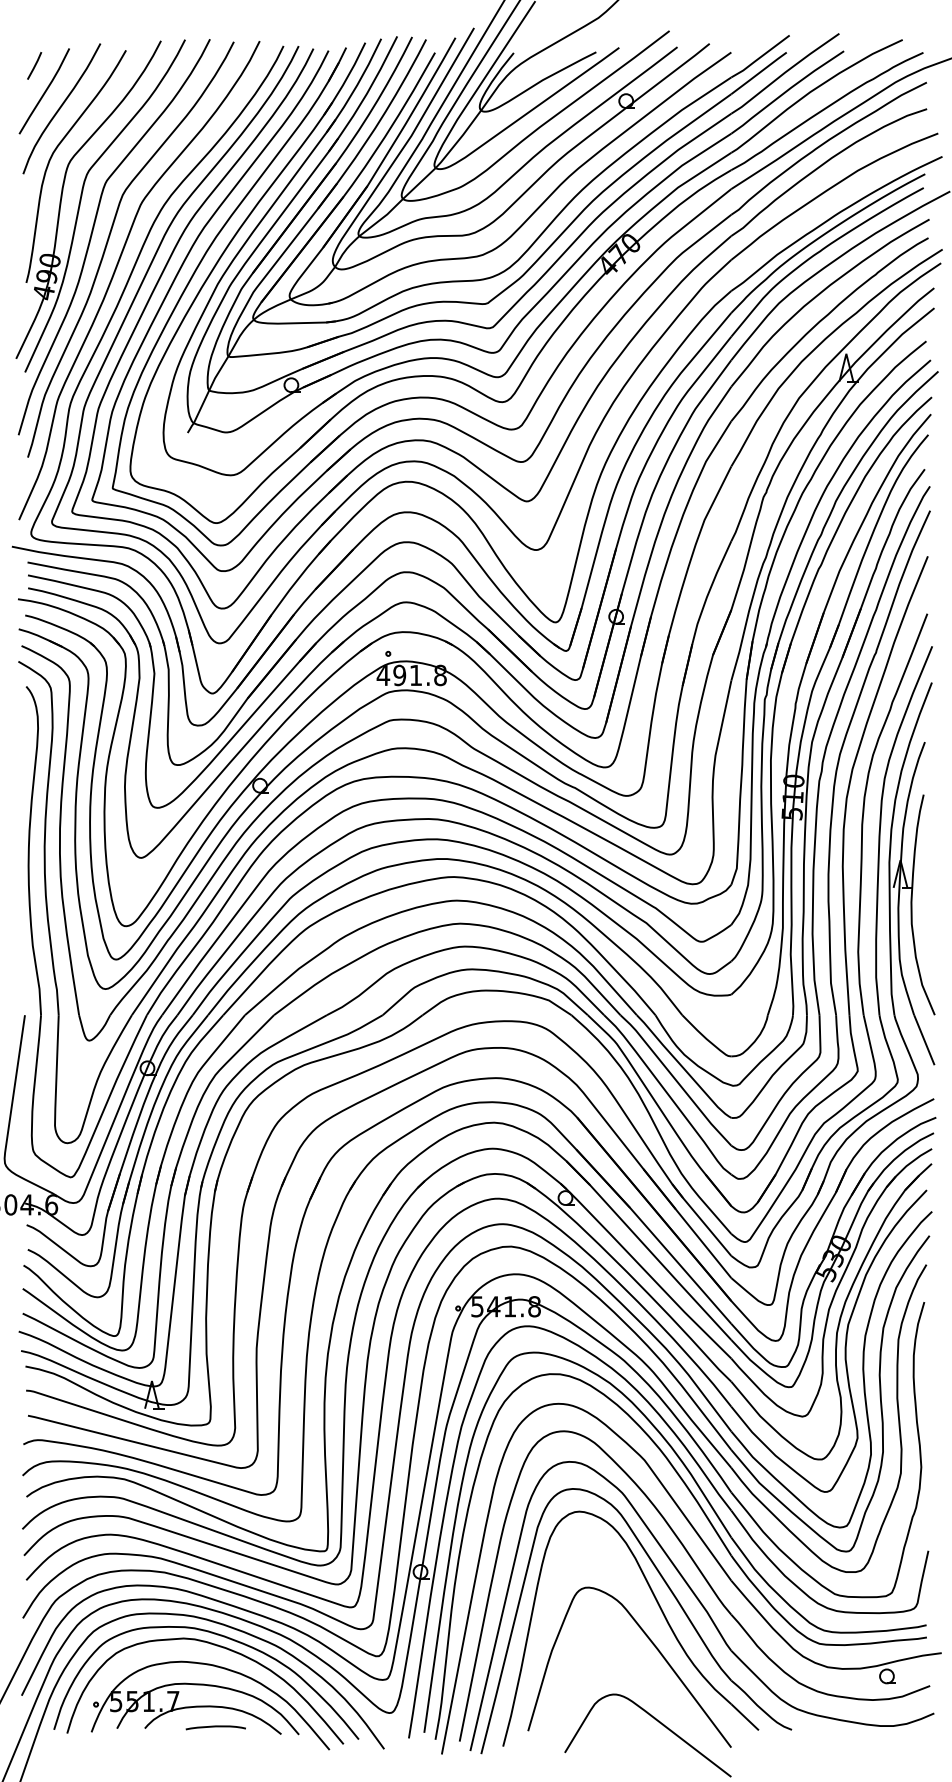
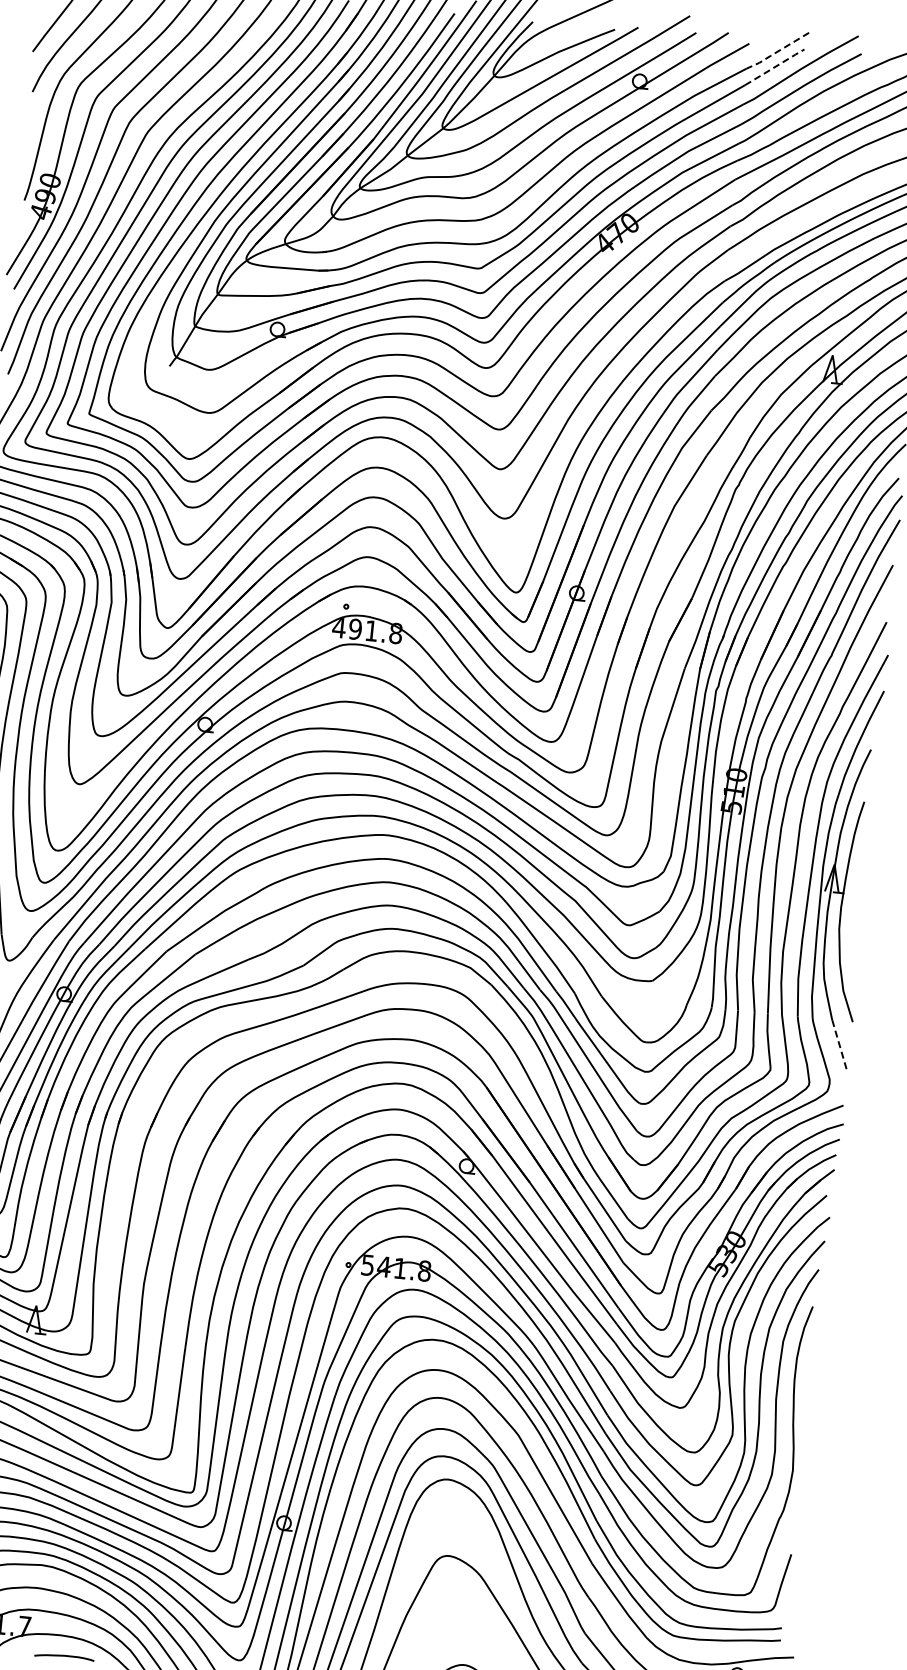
line: (759, 58) -> (776, 52), solid -> dashed
line: (759, 72) -> (775, 66), solid -> dashed
line: (924, 1040) -> (839, 1046), solid -> dashed

